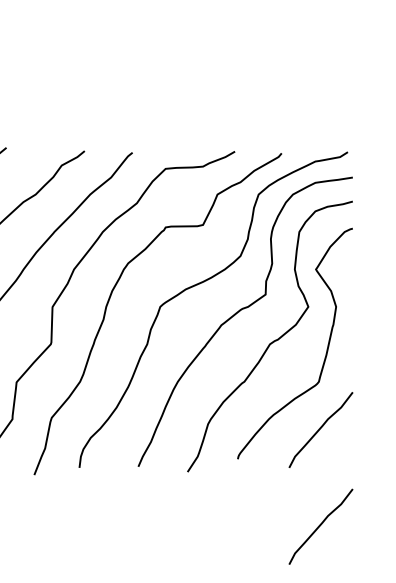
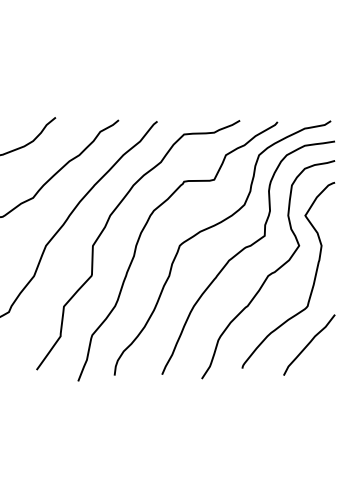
curve: (321, 526) -> (309, 422), removed

